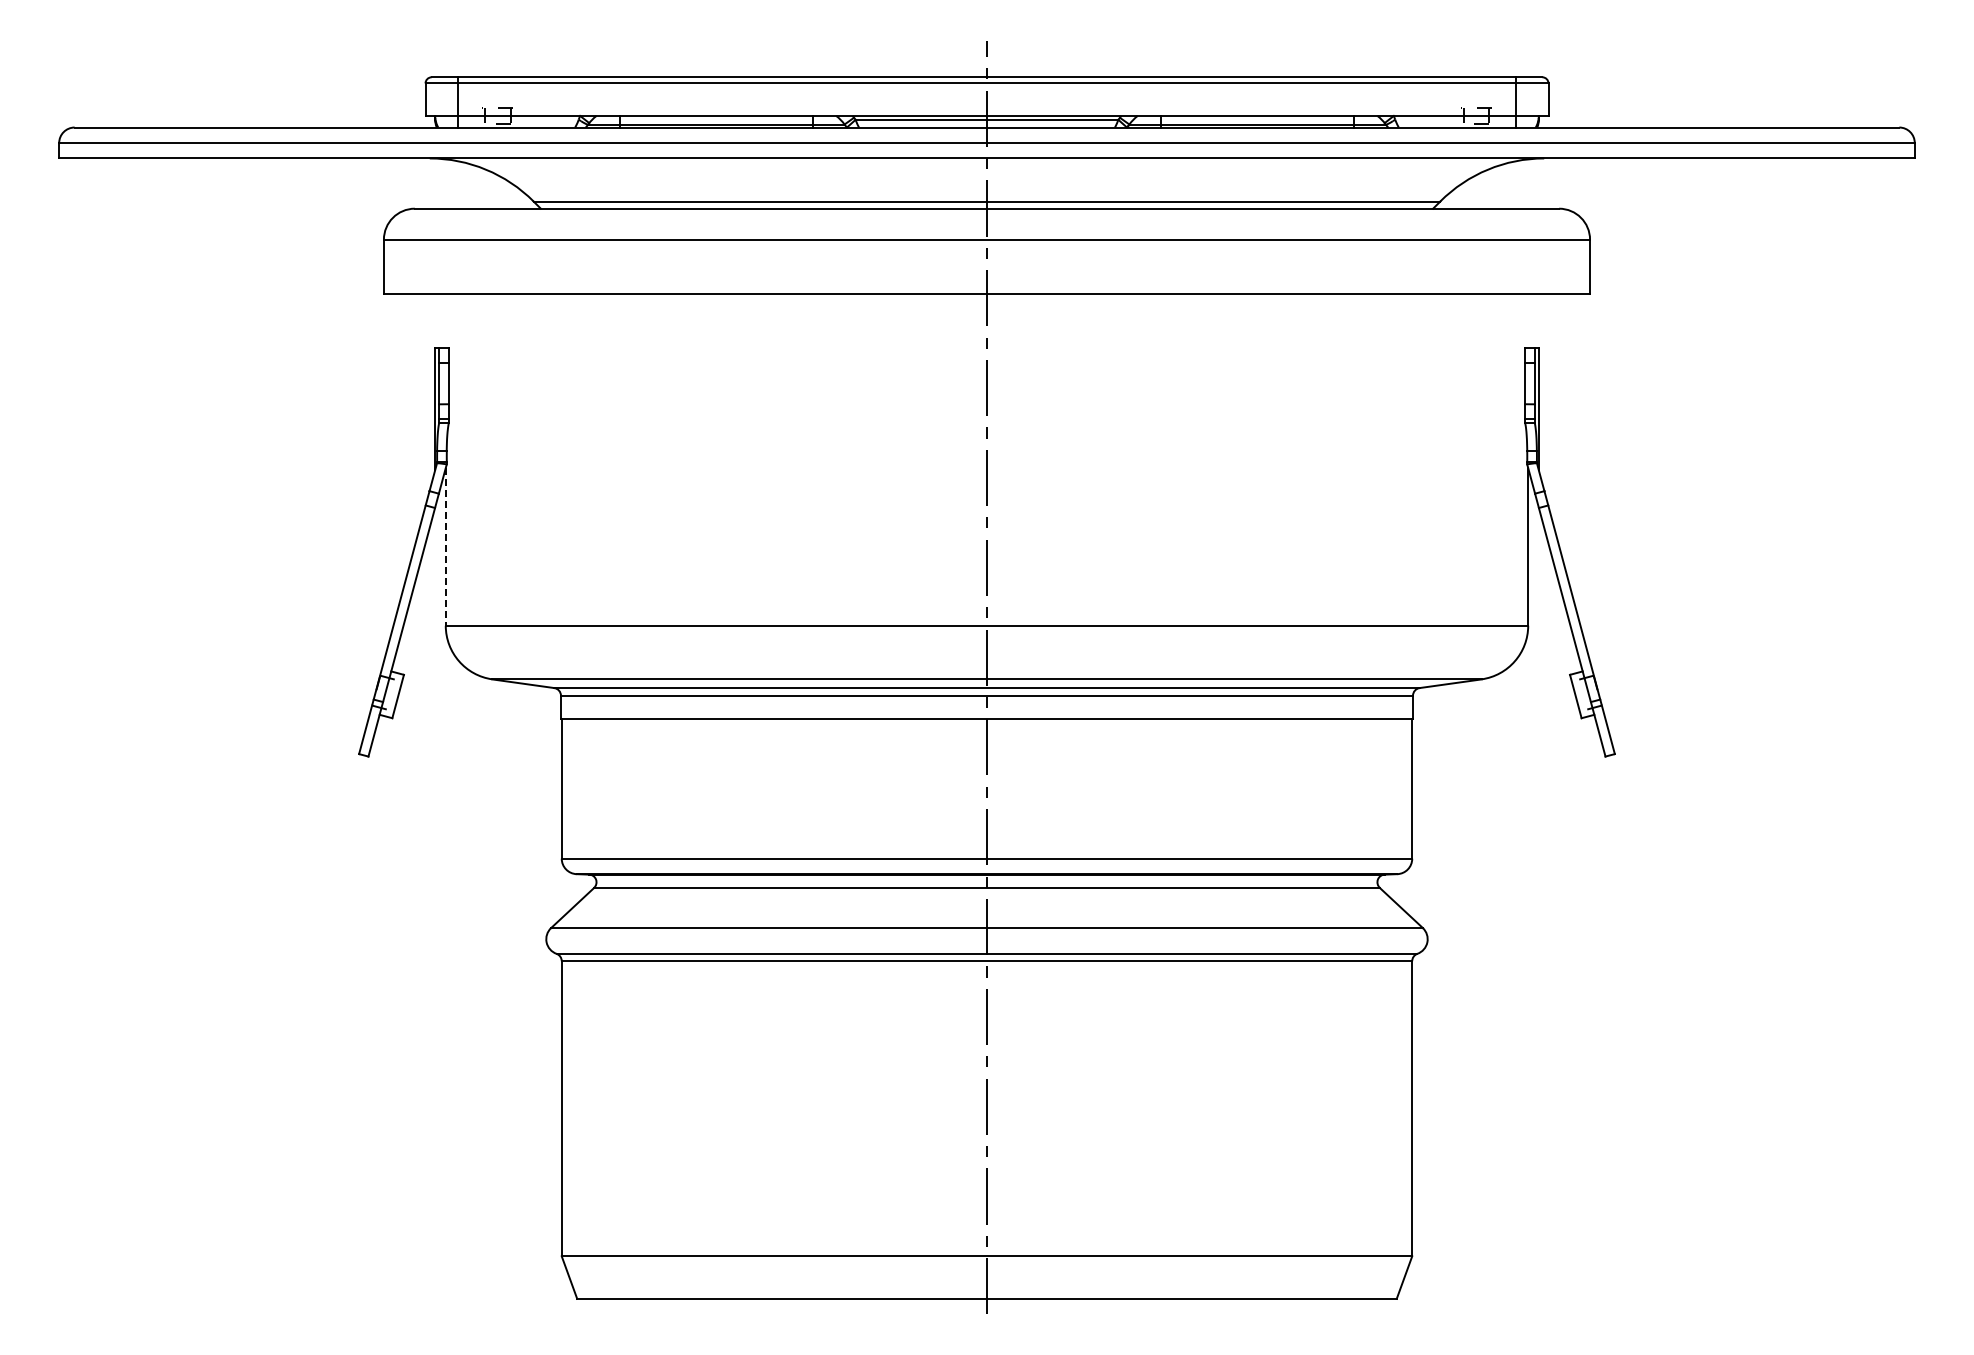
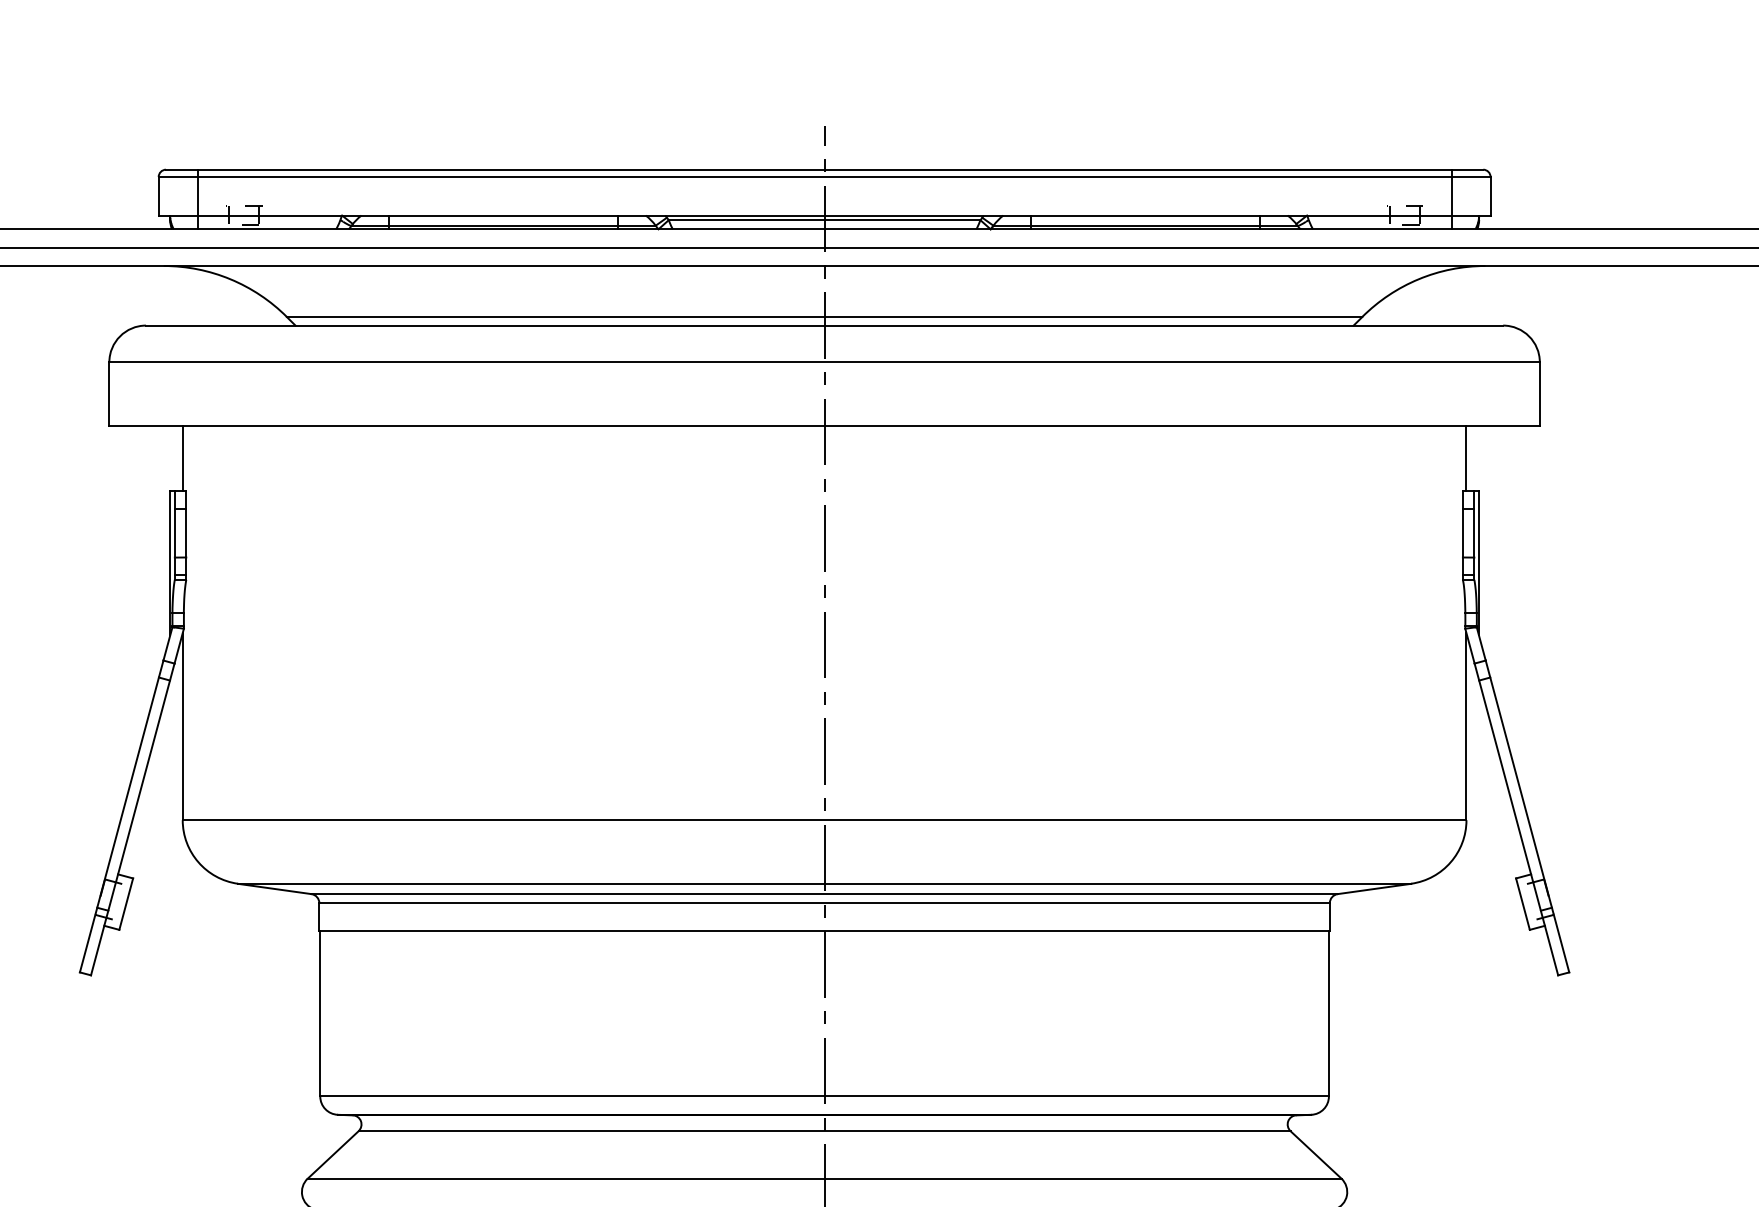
line: (445, 320) -> (182, 458), added
line: (1528, 320) -> (1466, 458), added
line: (445, 546) -> (182, 726), dashed -> solid

